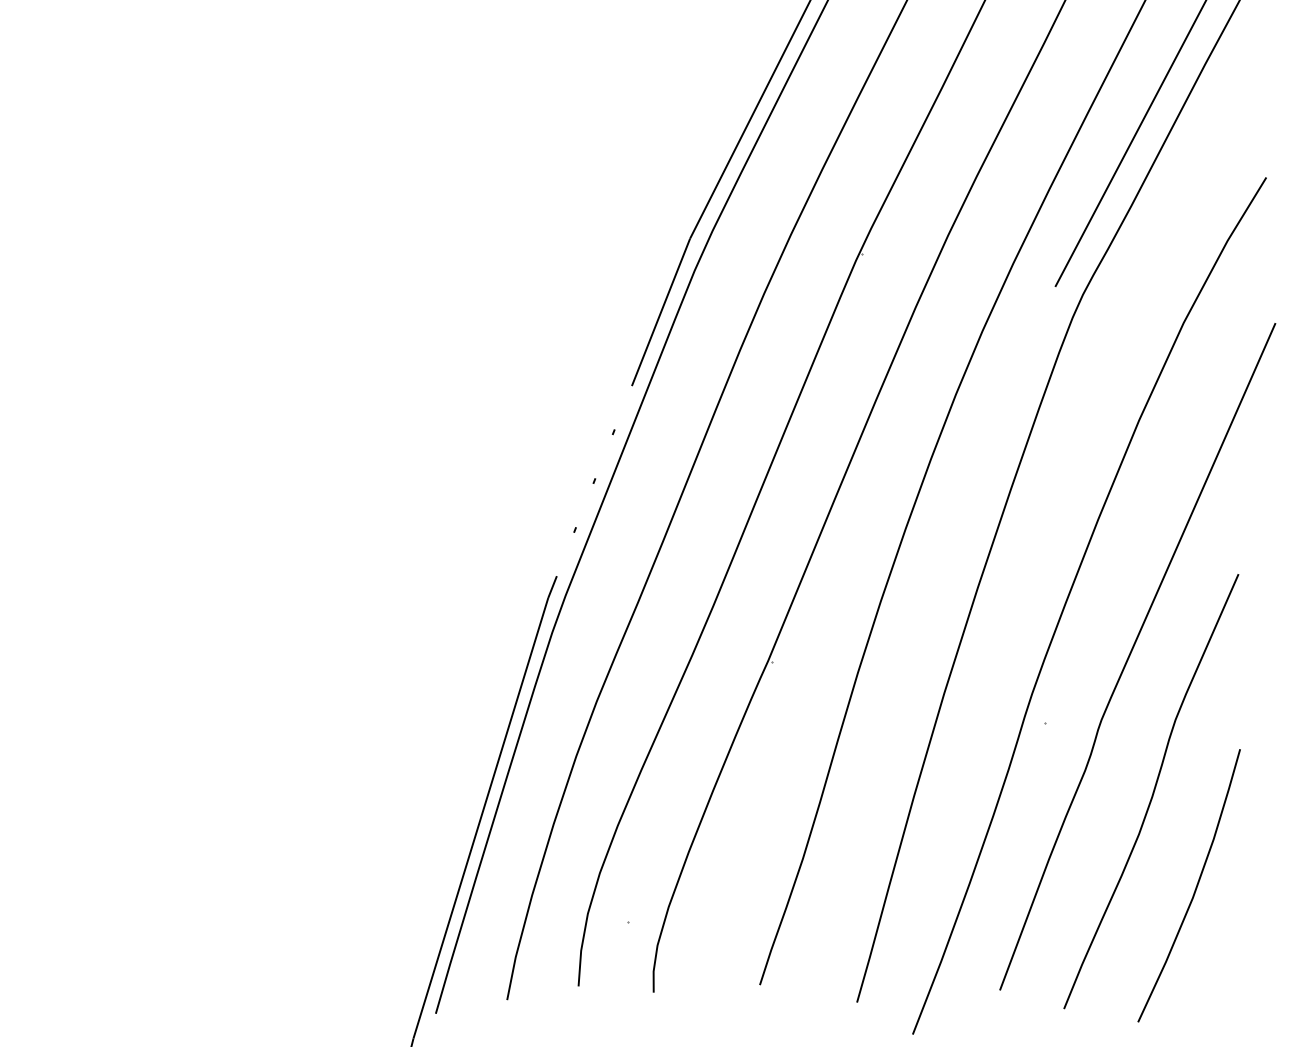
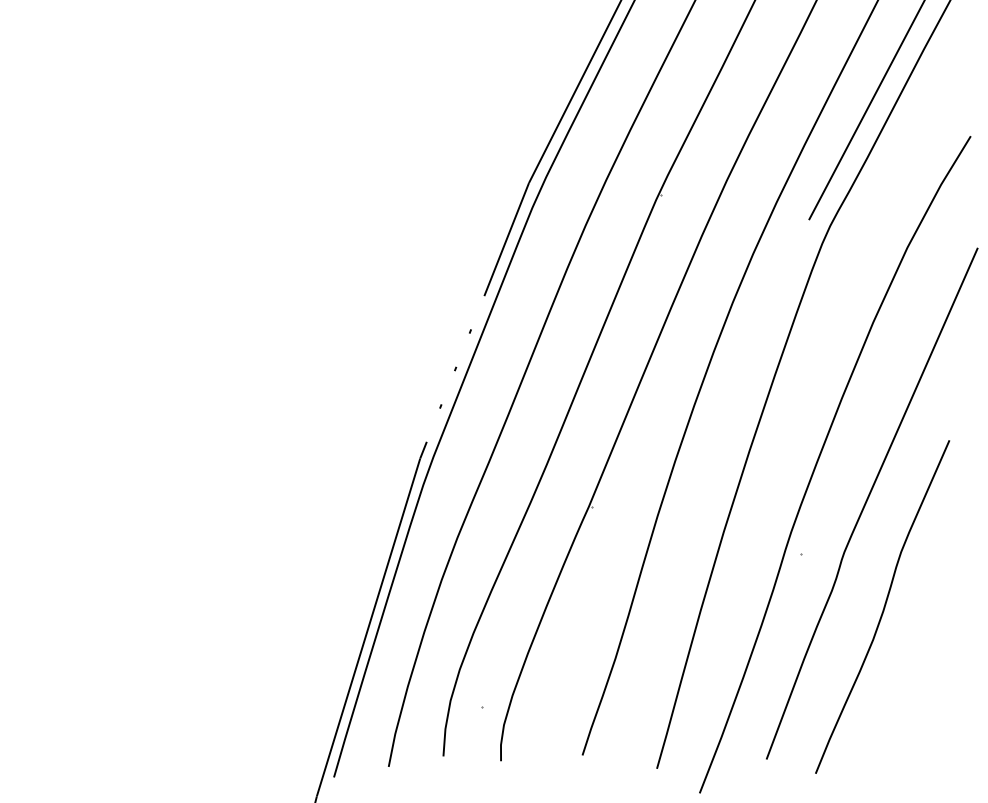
curve: (1195, 886) -> (916, 679), removed

